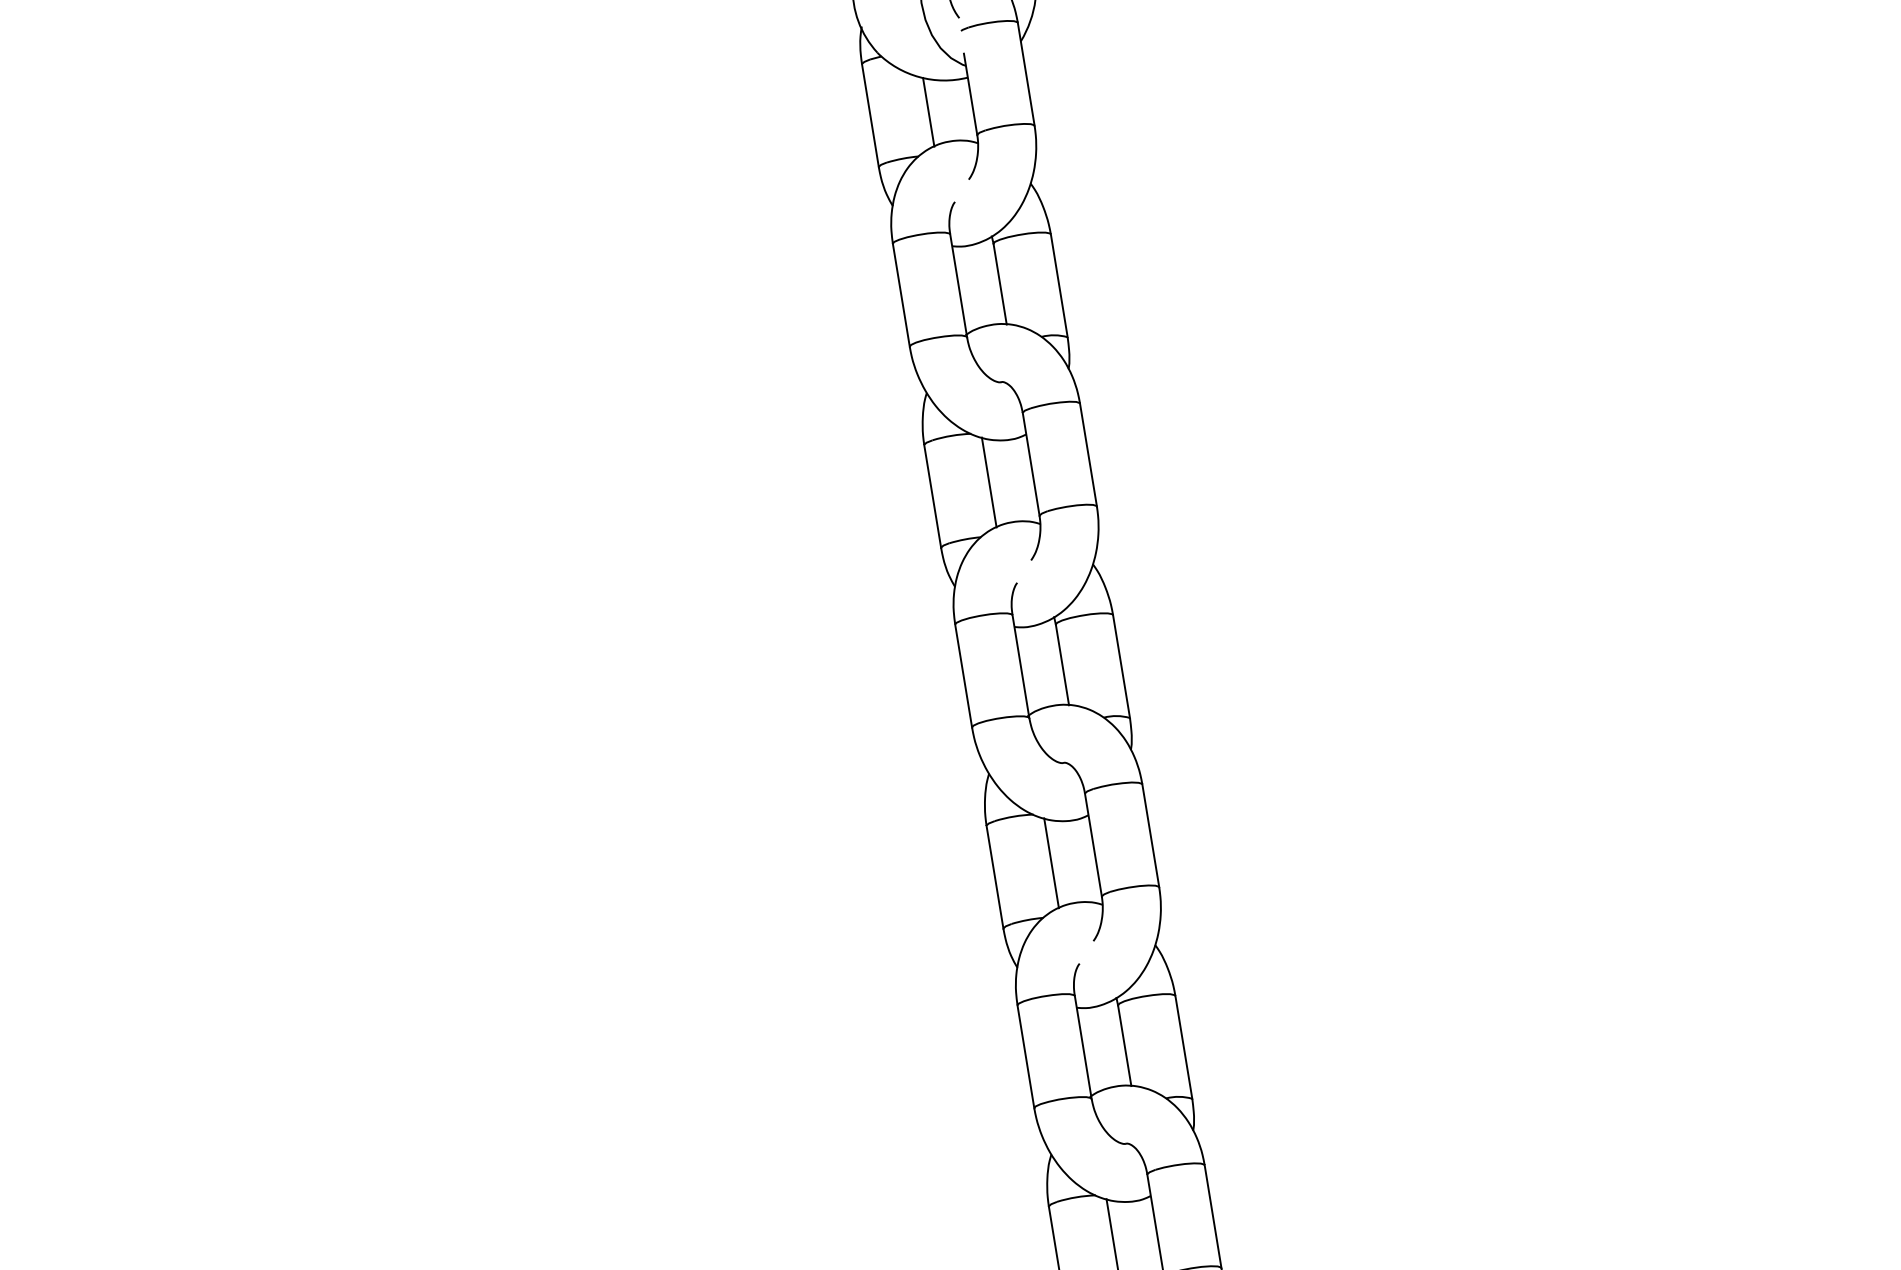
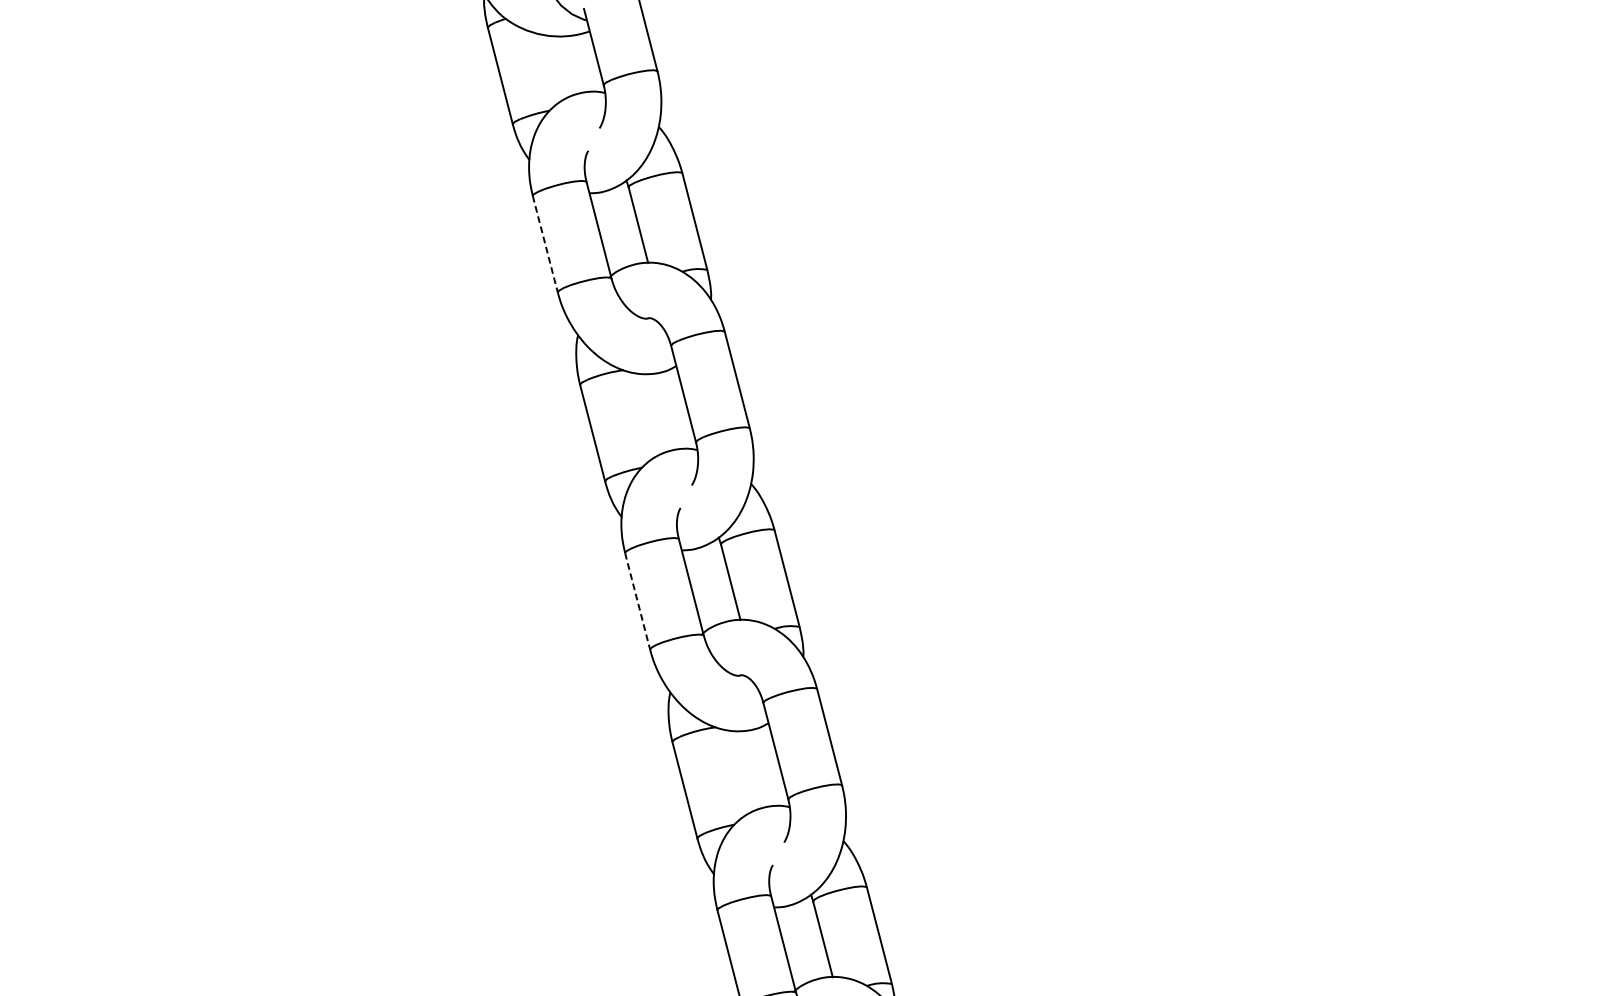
line: (928, 112) -> (555, 68), removed
line: (901, 295) -> (545, 244), solid -> dashed
line: (988, 482) -> (644, 415), removed
line: (963, 676) -> (637, 601), solid -> dashed
line: (1051, 863) -> (737, 772), removed

